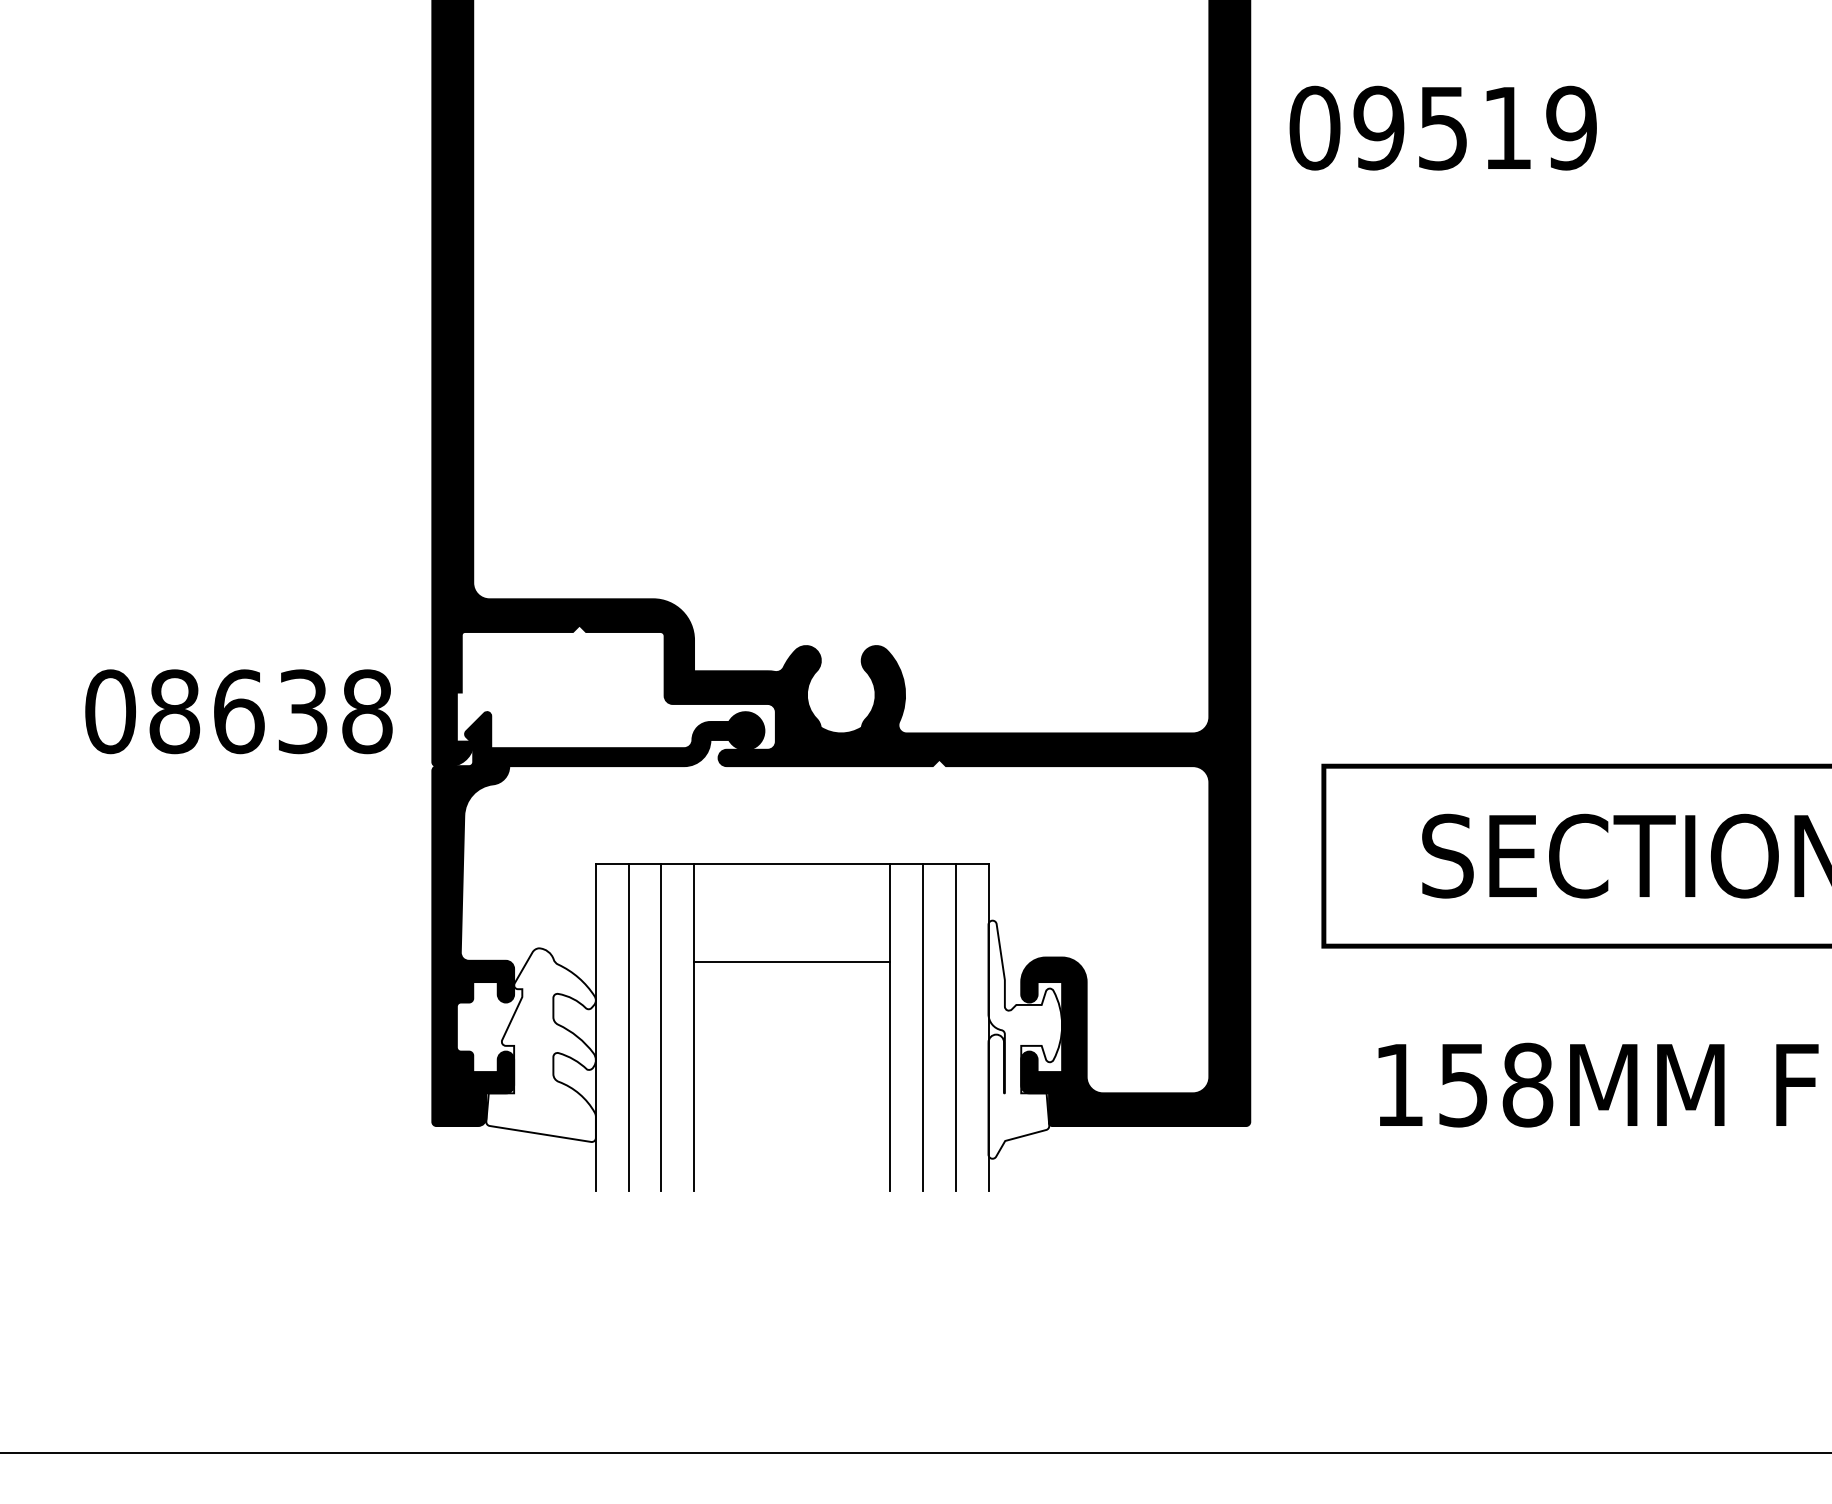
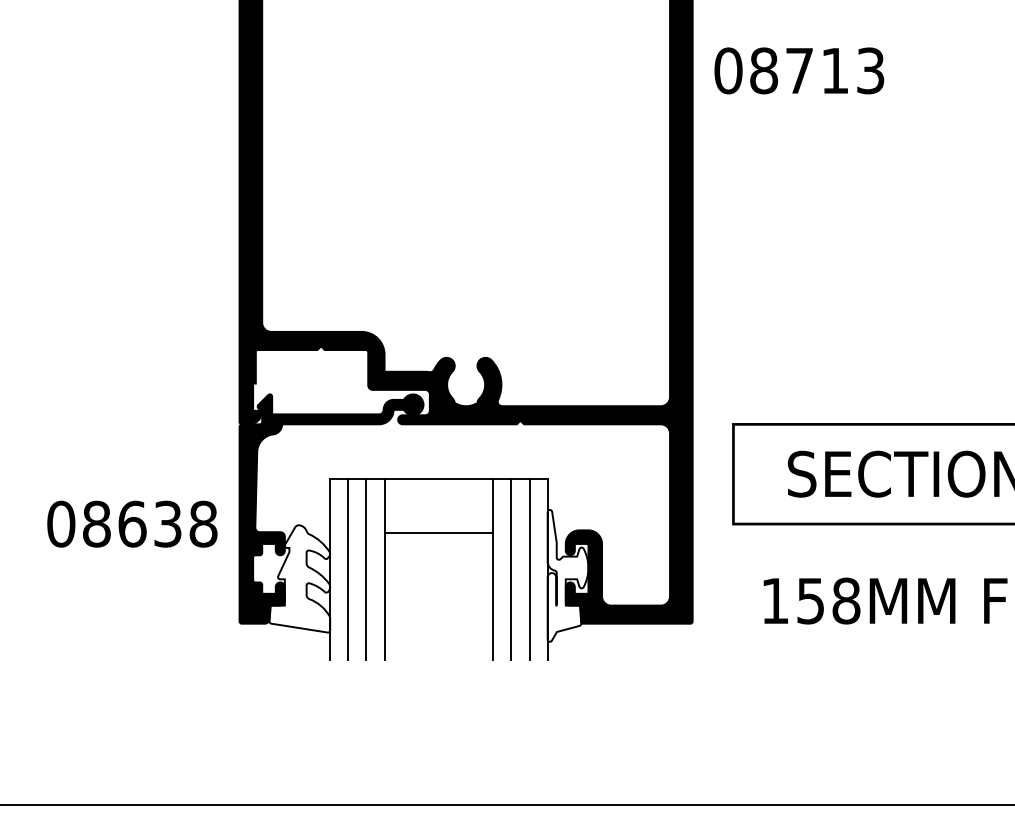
text: (1475, 127) -> (817, 70), 09519 -> 08713
text: (239, 710) -> (132, 523), moved

